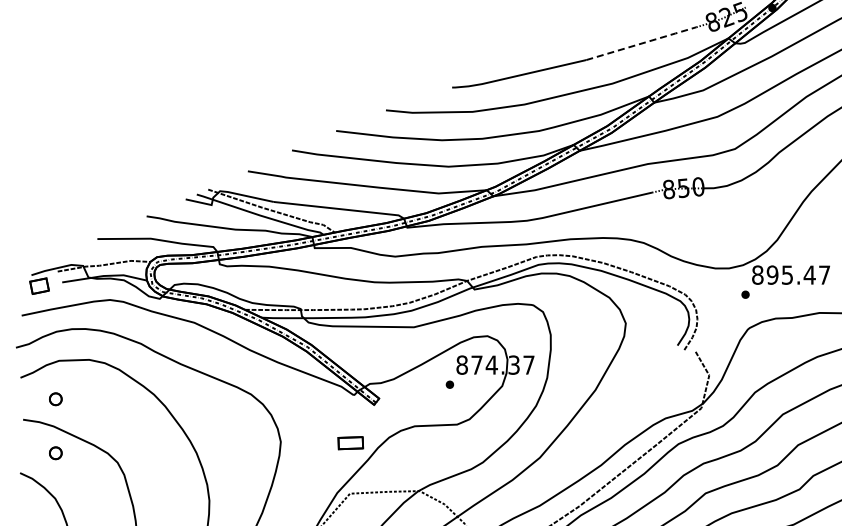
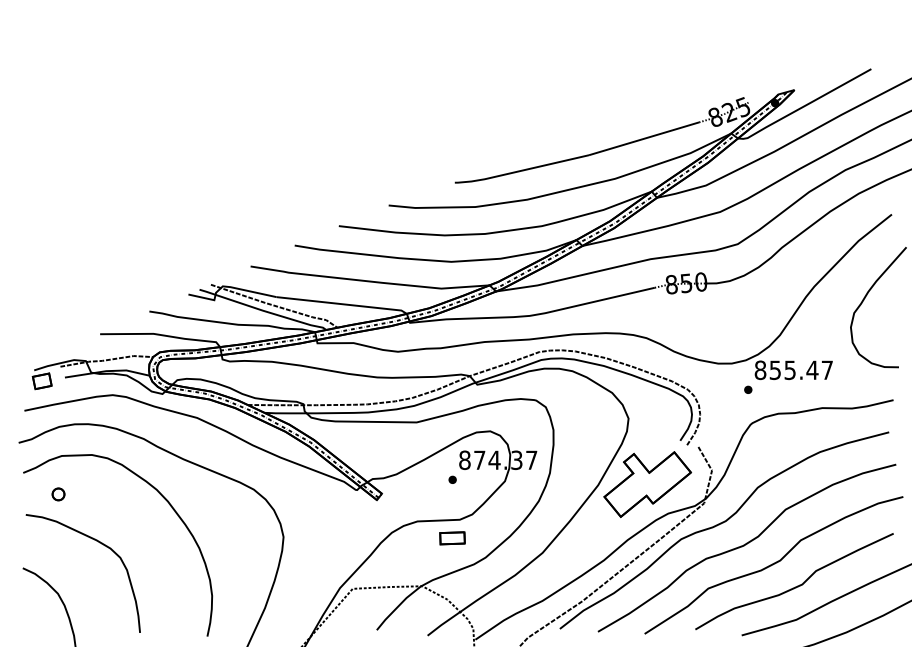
line: (641, 43) -> (644, 138), dashed -> solid
text: (772, 274) -> (775, 369), 895.47 -> 855.47
part: (644, 389) -> (647, 484), added
part: (350, 443) -> (452, 538), moved
part: (55, 453) -> (58, 548), removed

